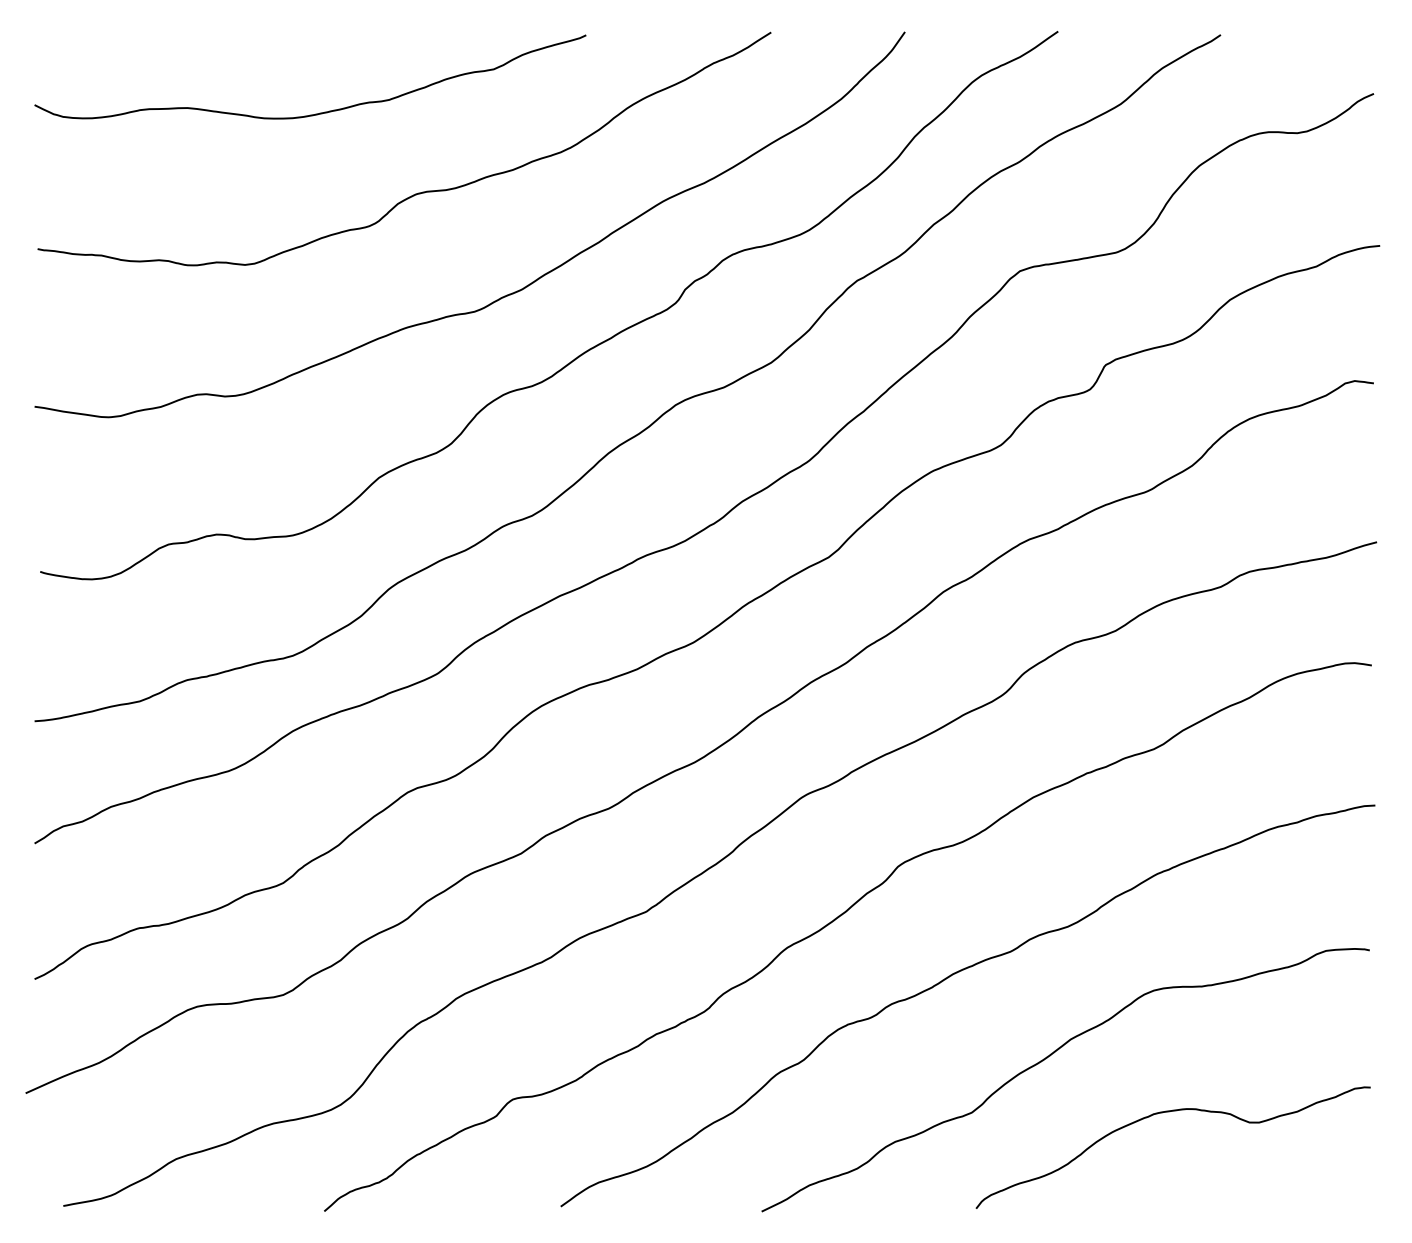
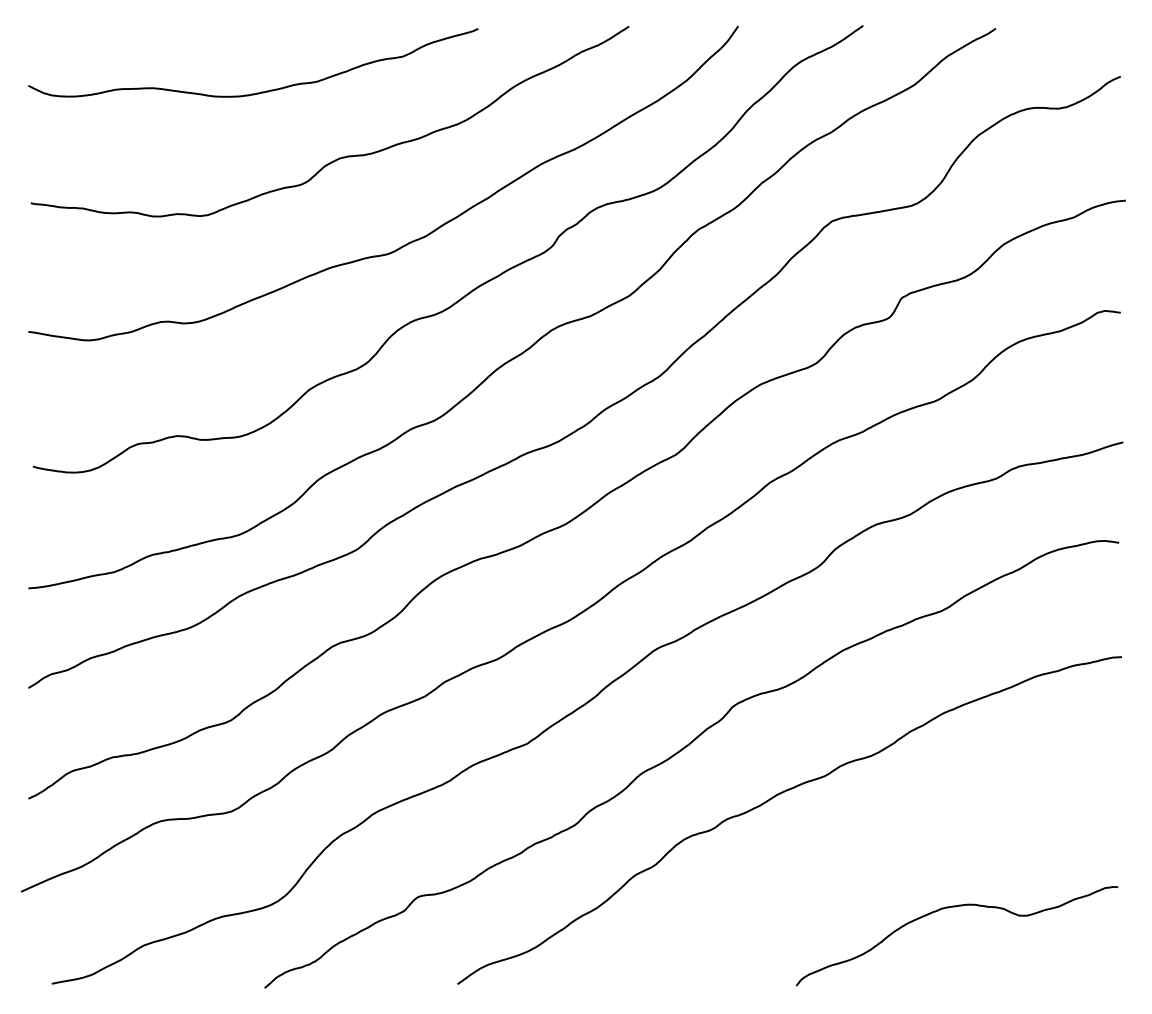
curve: (1049, 1057) -> (856, 862), removed

